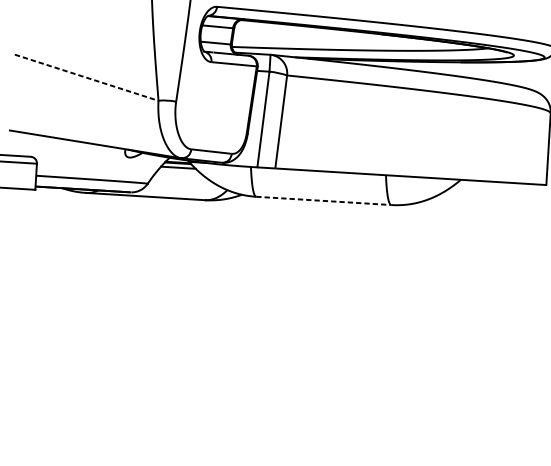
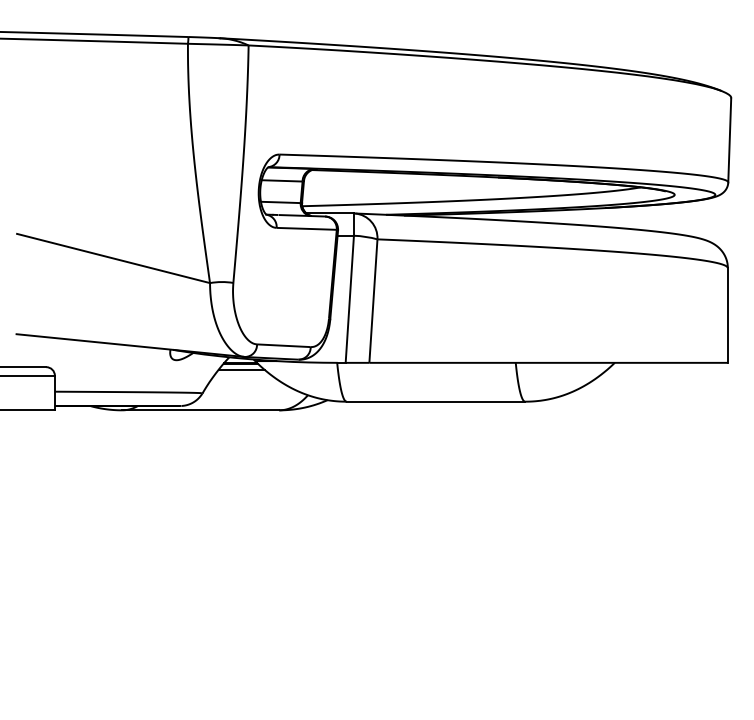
line: (86, 77) -> (113, 258), dashed -> solid
line: (324, 200) -> (436, 401), dashed -> solid

